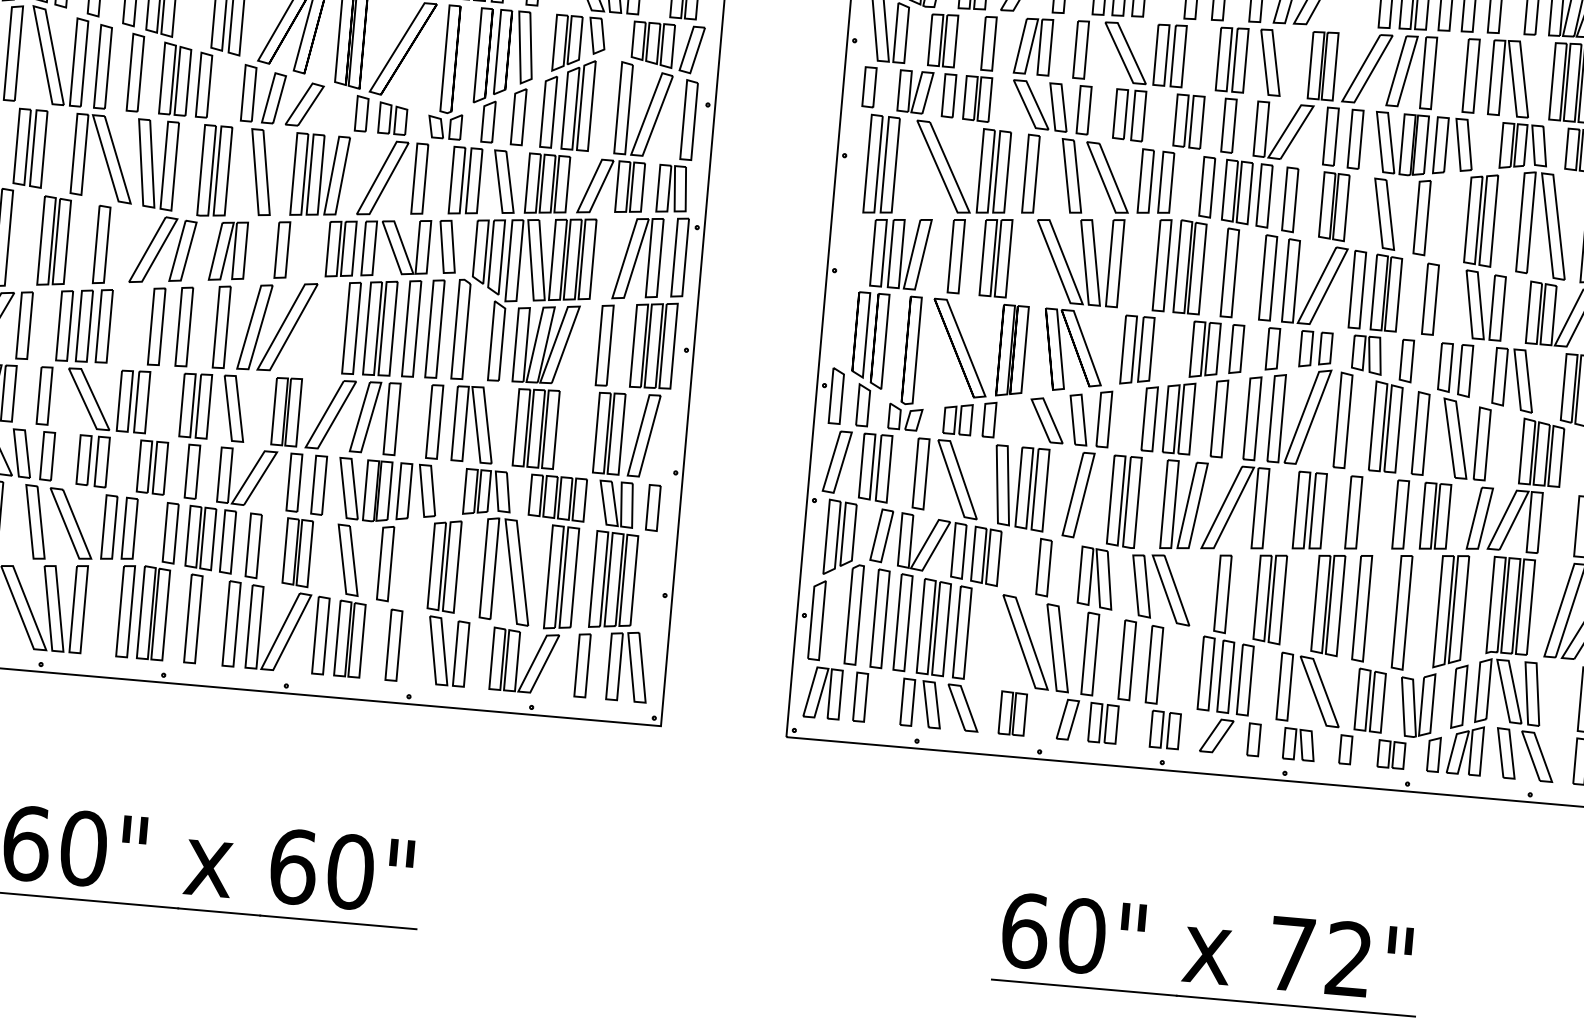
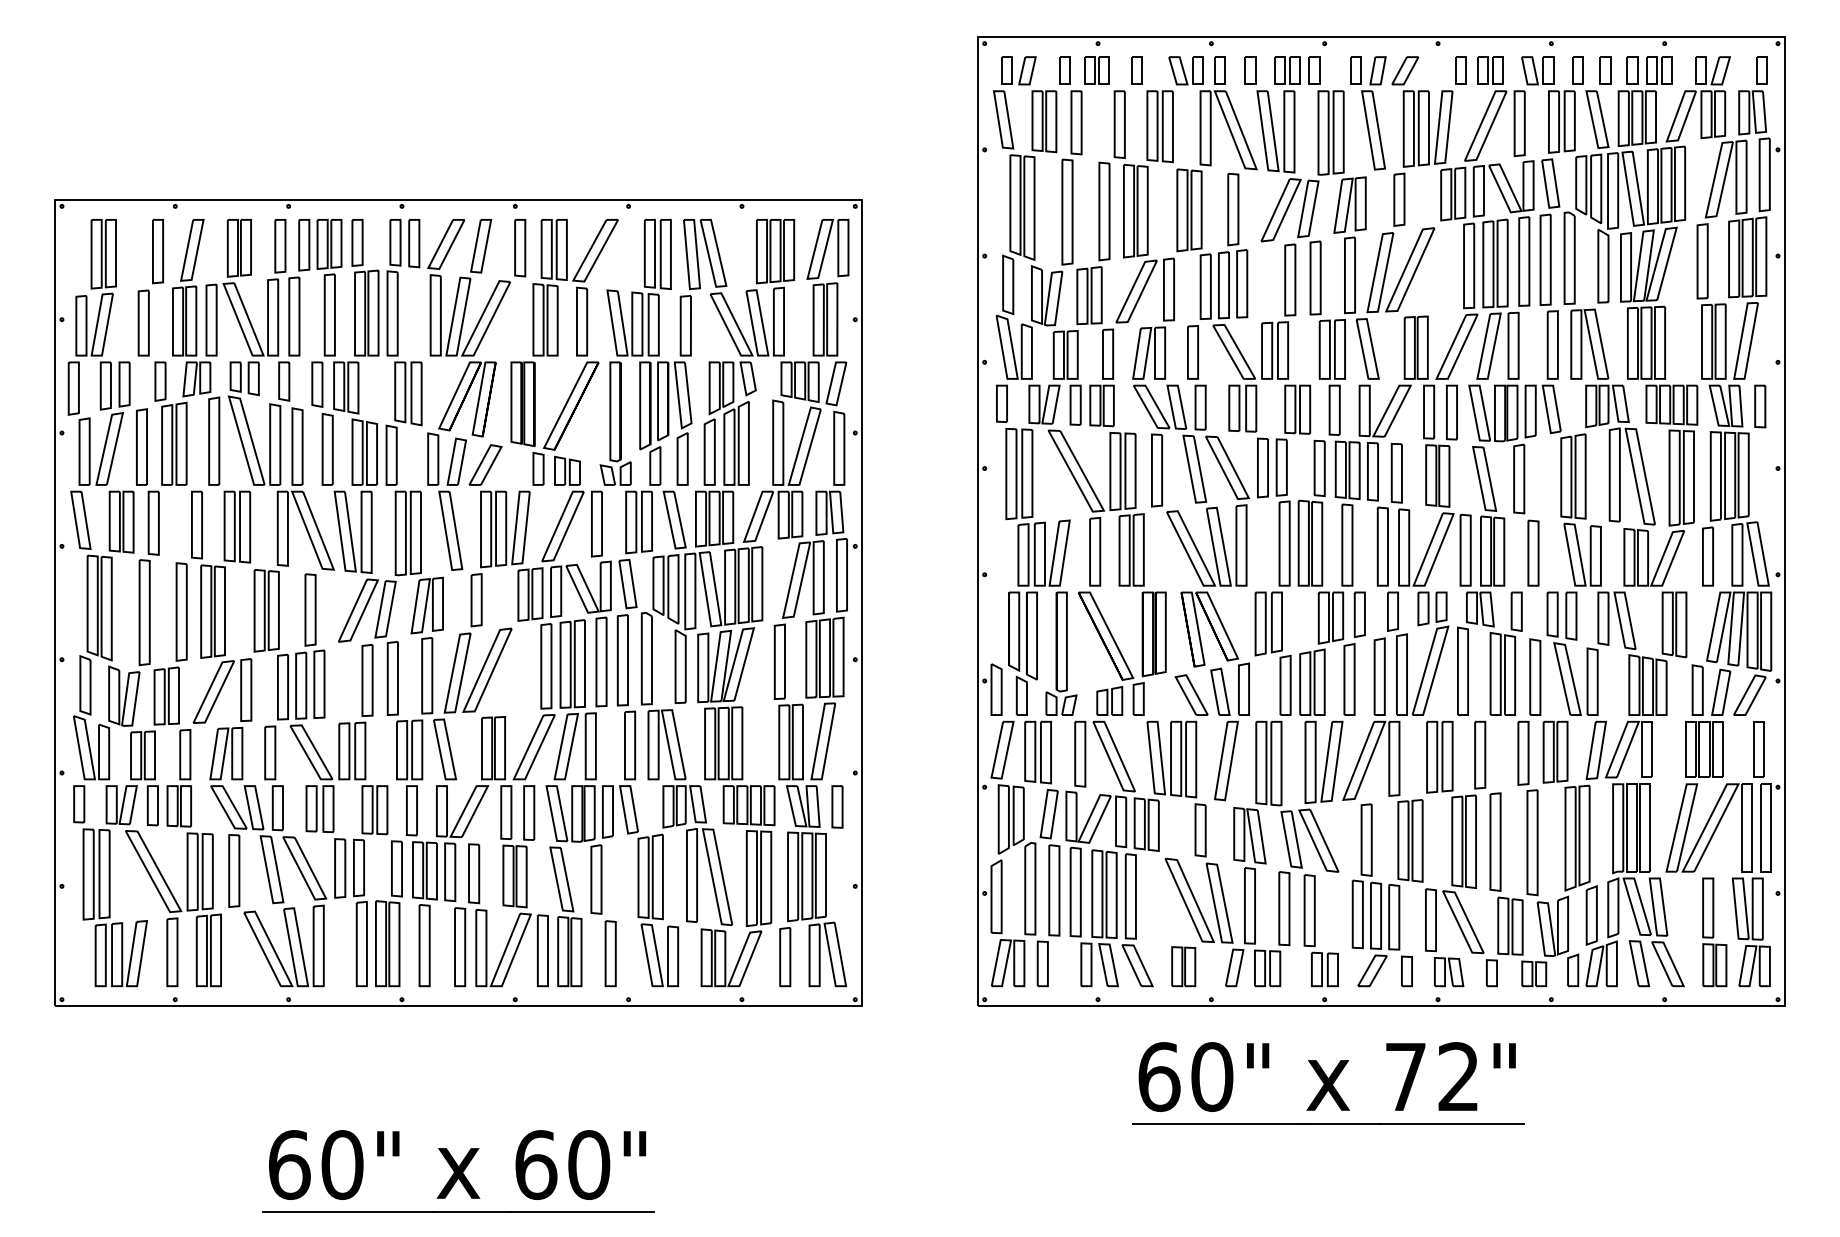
part: (1207, 953) -> (1328, 1083), moved

